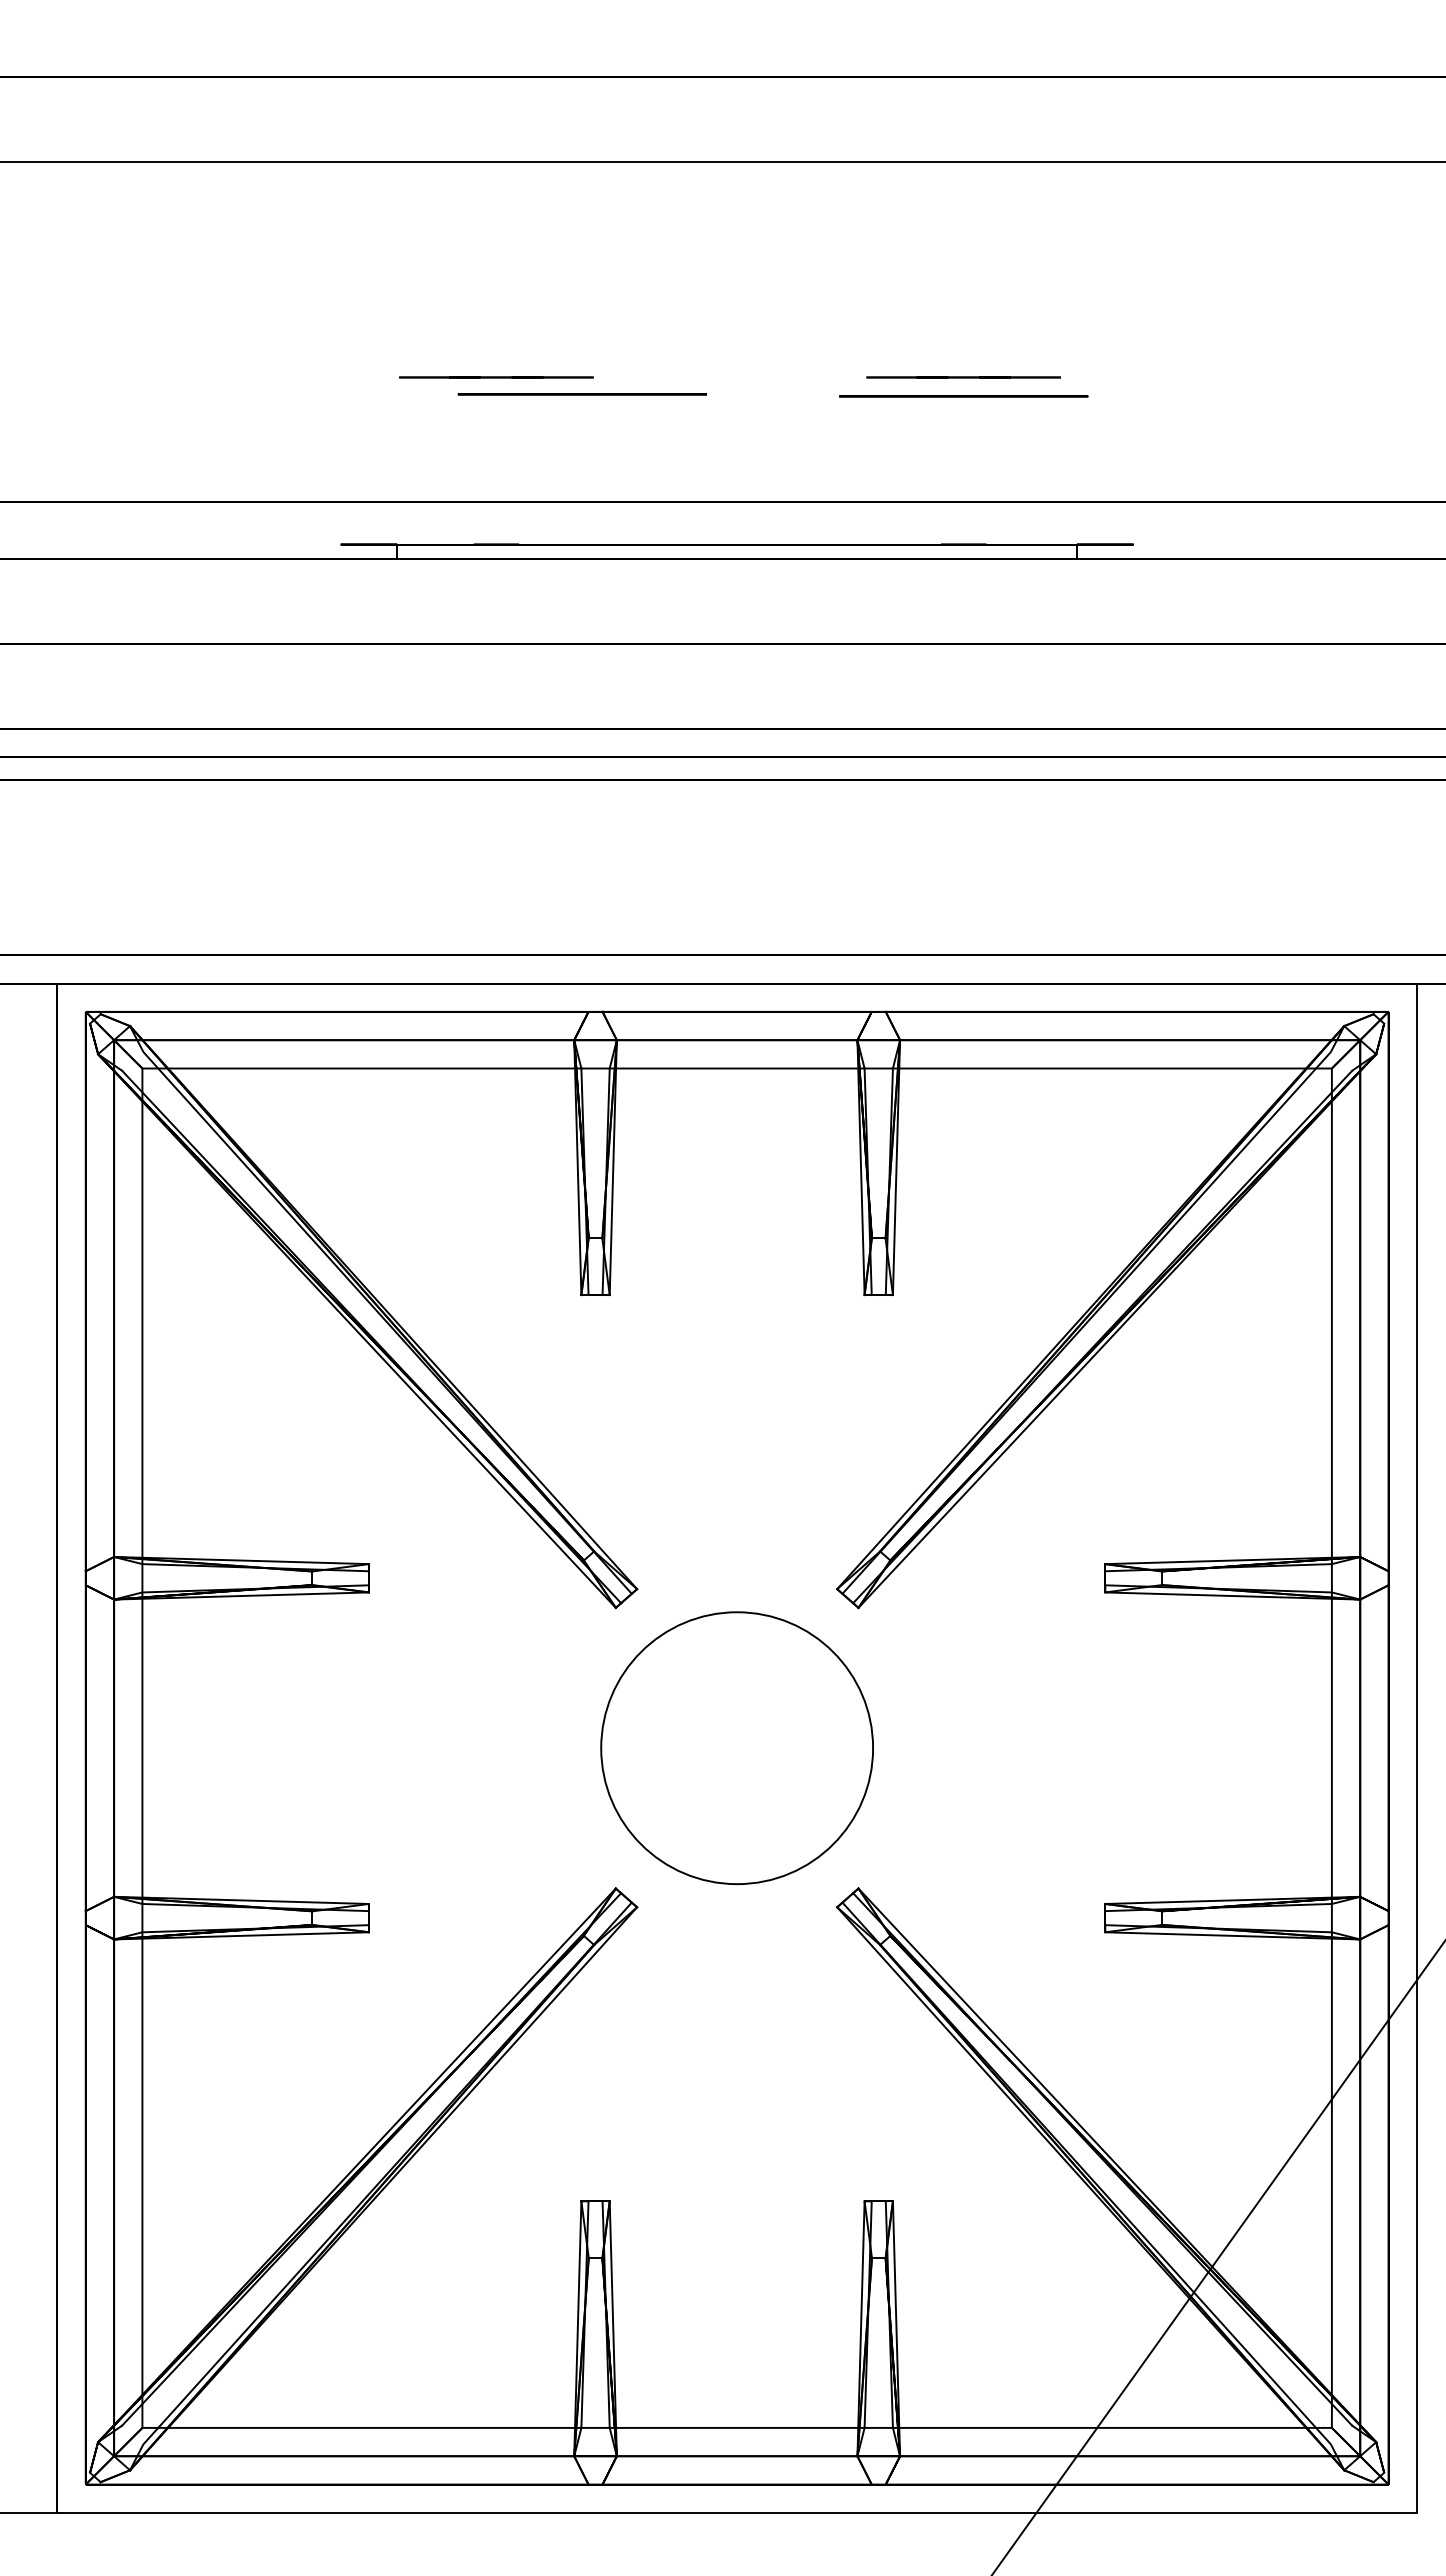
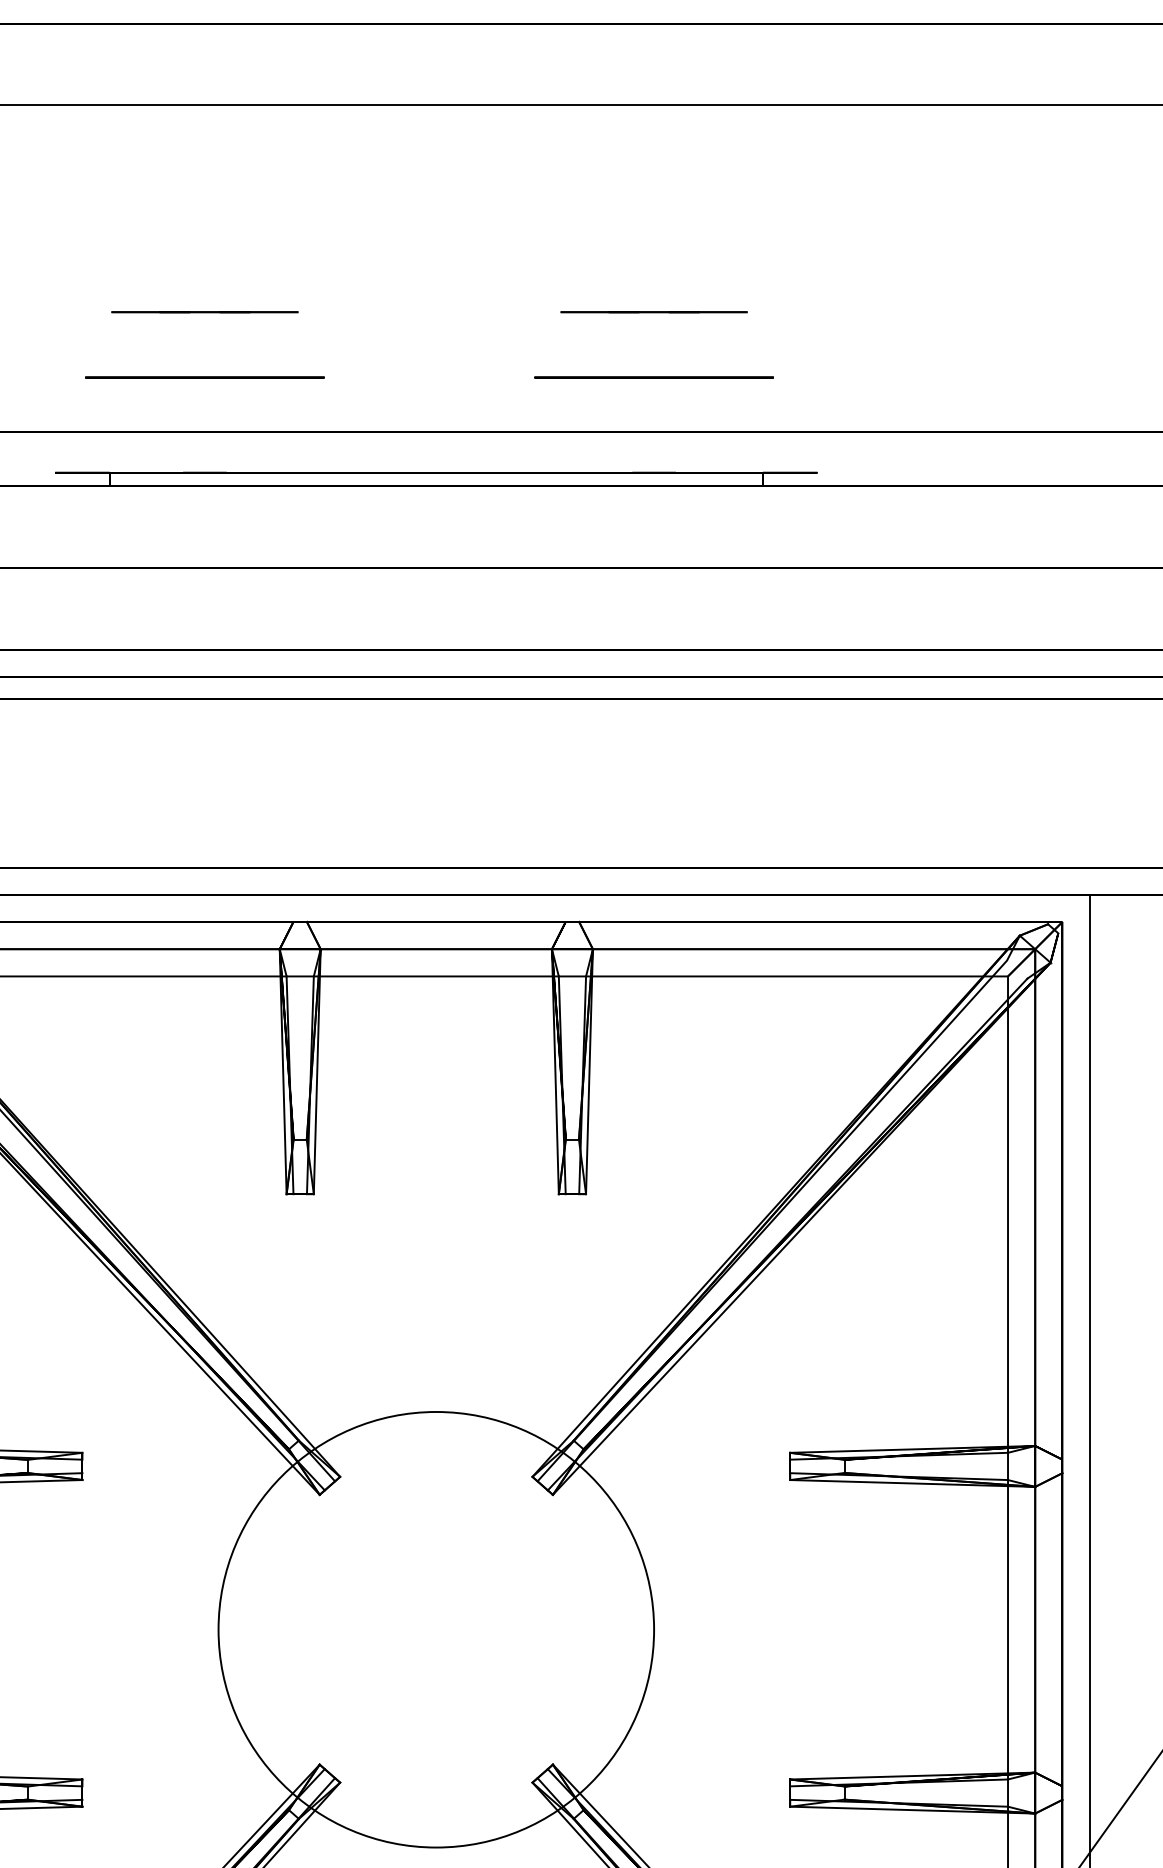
circle: (581, 394) -> (204, 377), moved
circle: (963, 396) -> (653, 377), moved
circle: (736, 1747) -> (435, 1629), size x1.67

